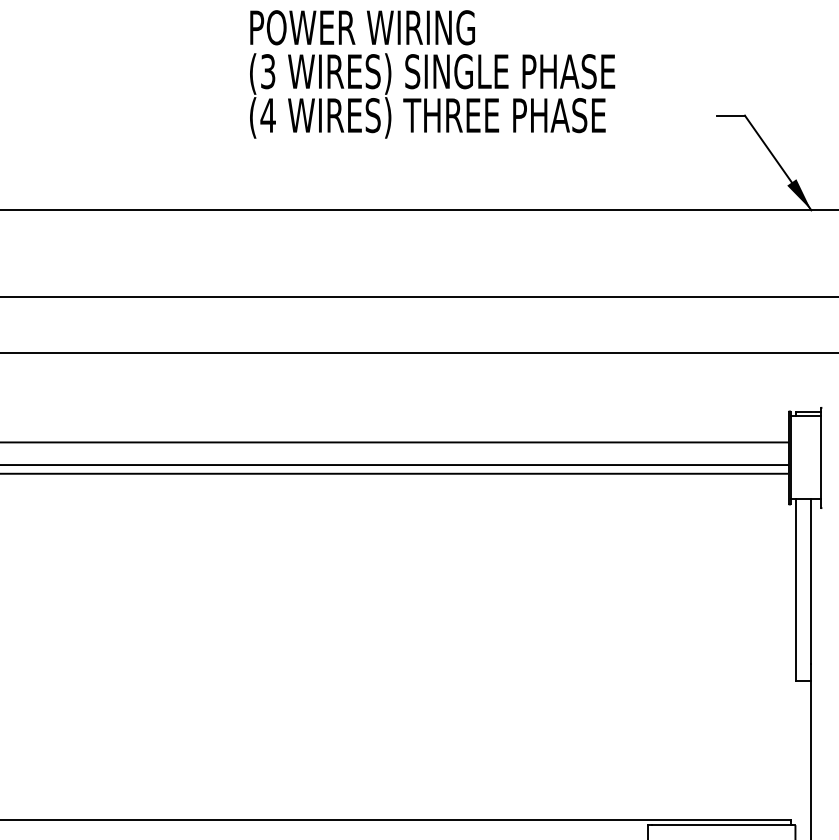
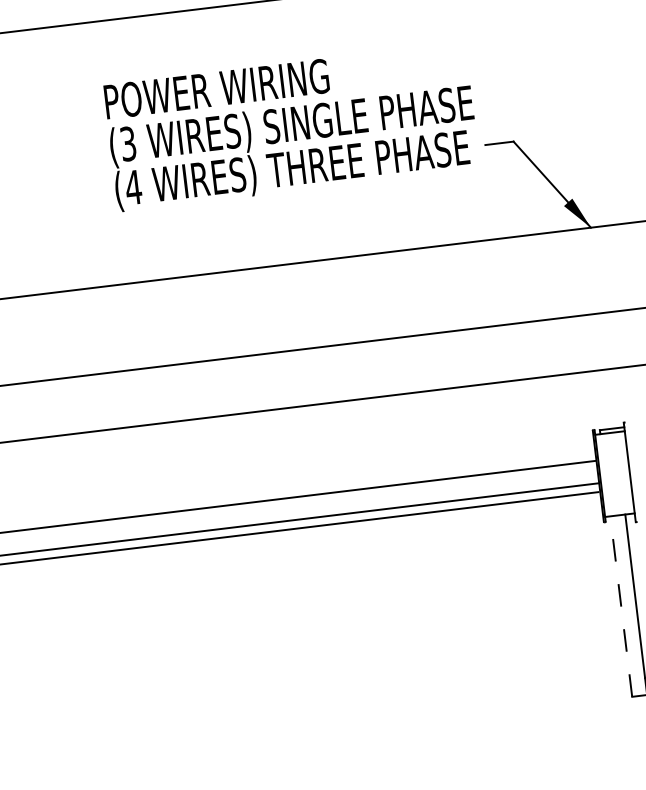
text: (432, 74) -> (291, 127), moved
line: (795, 590) -> (620, 607), solid -> dashed

